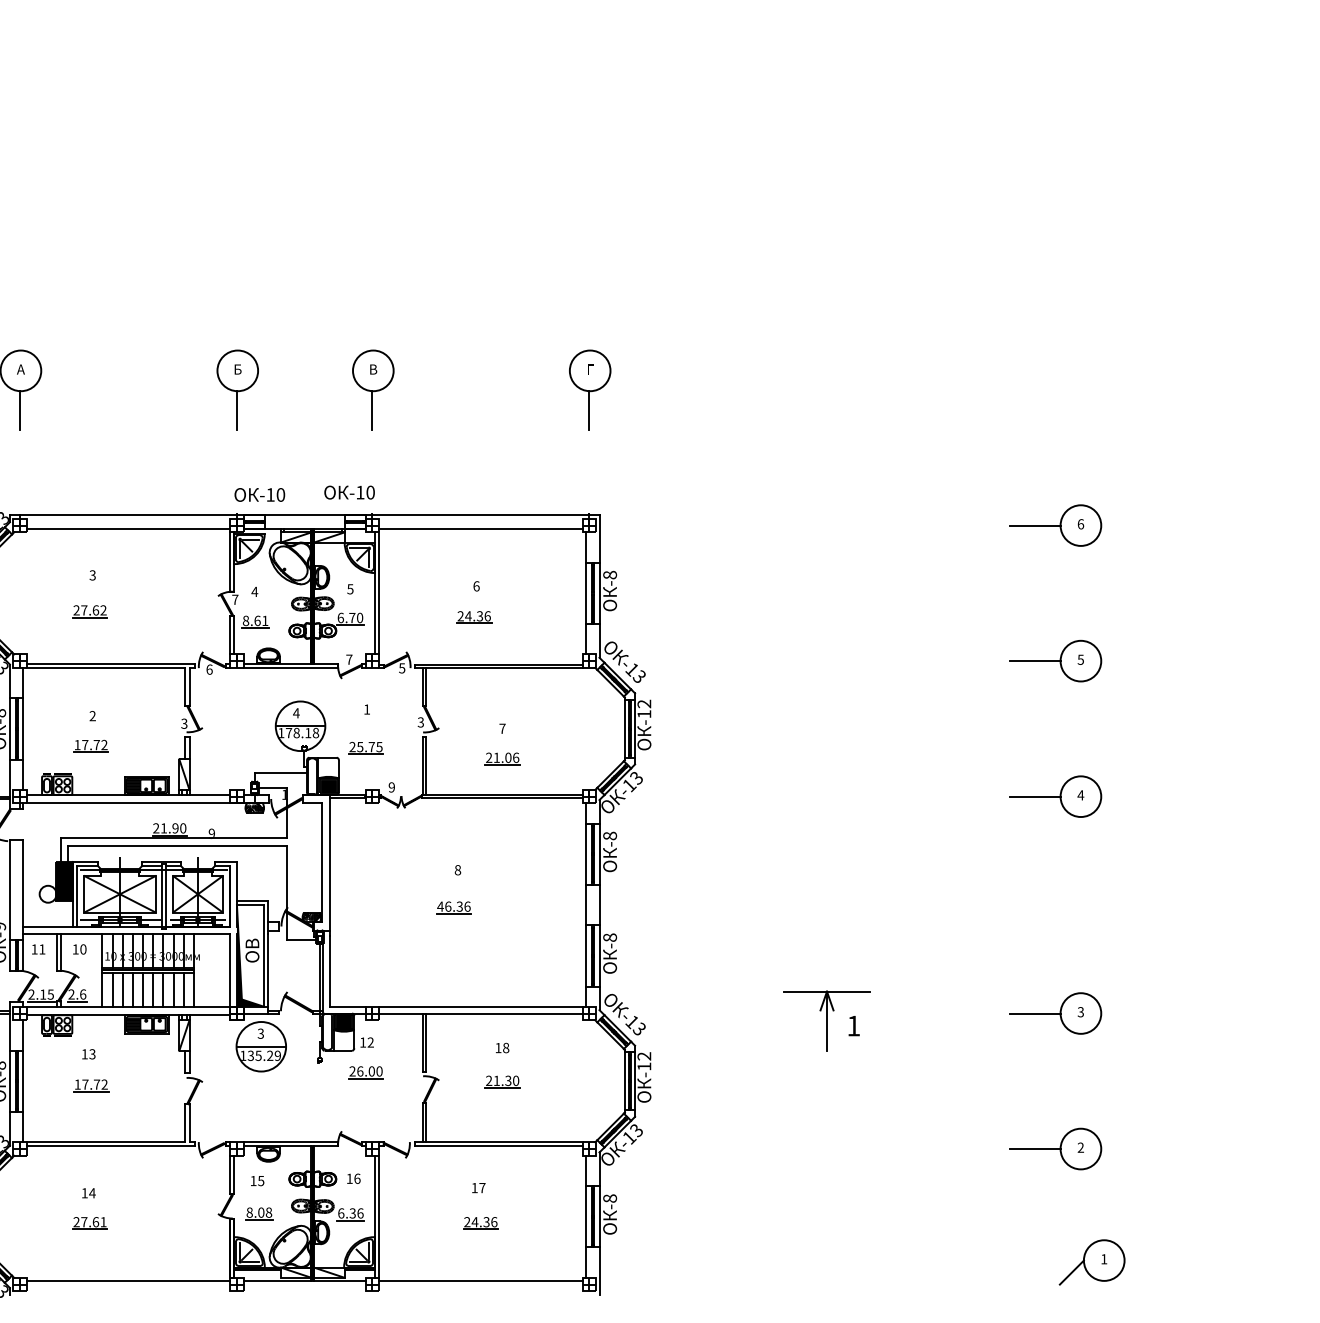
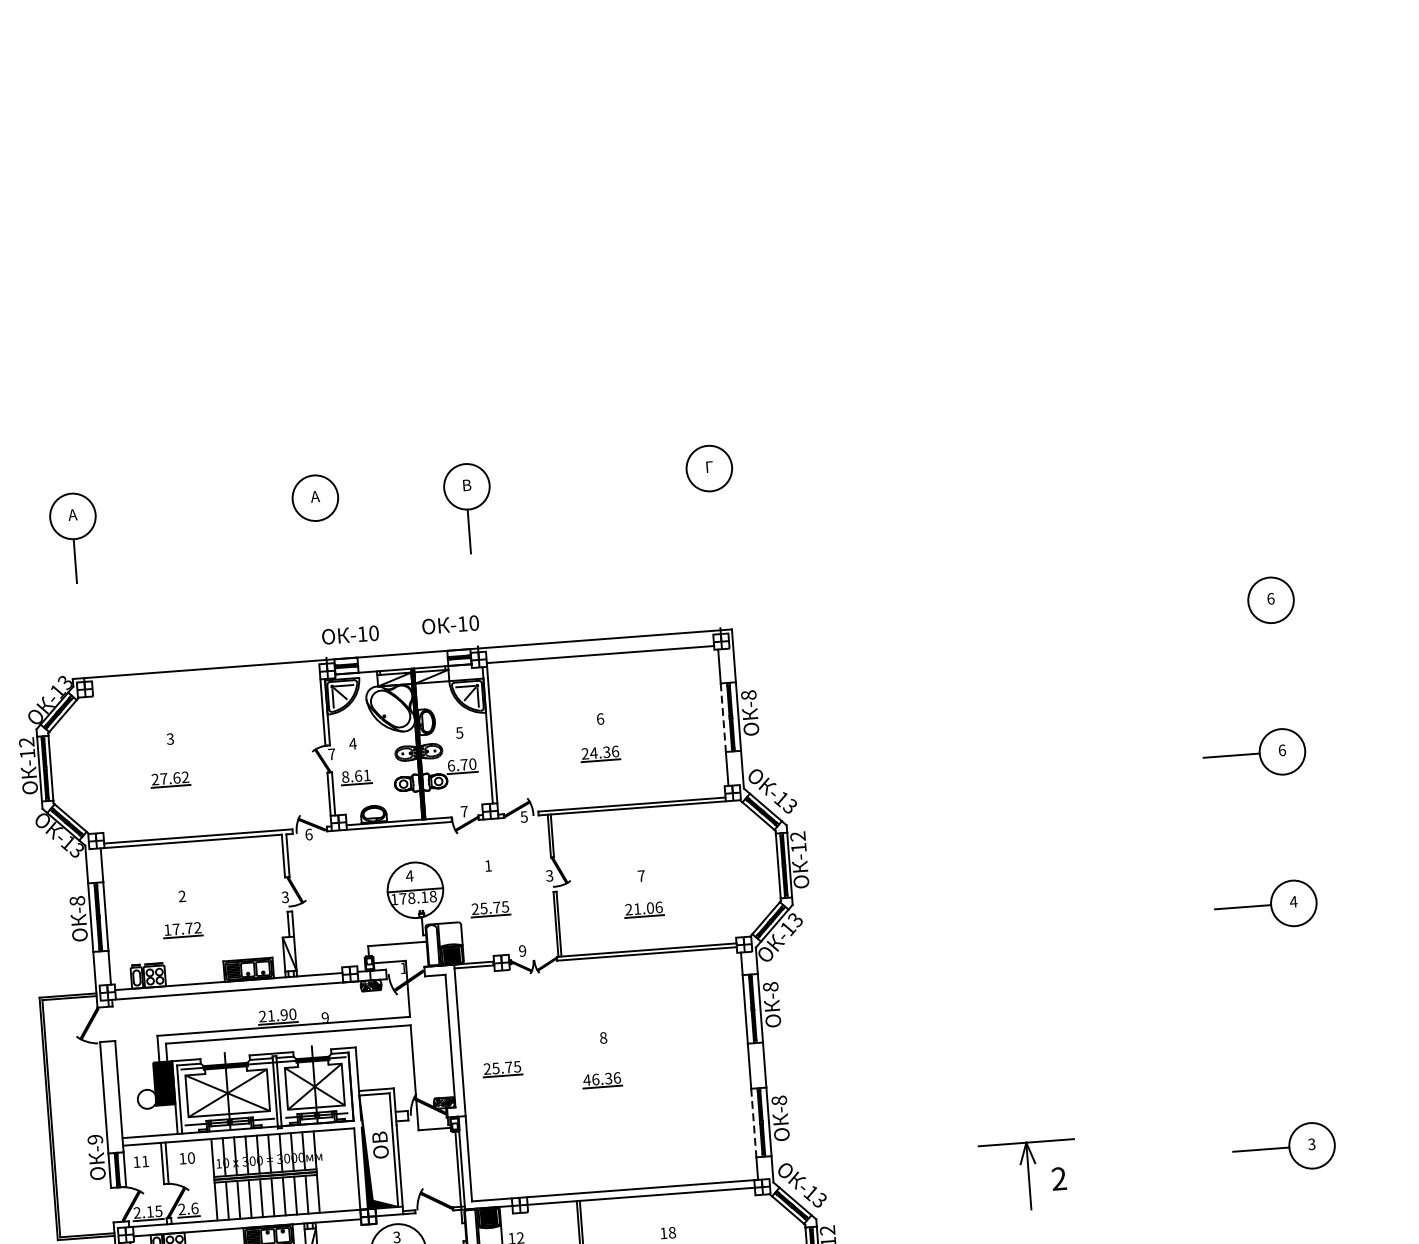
text: (237, 369) -> (314, 496), Б -> А
line: (236, 410) -> (317, 542), removed
line: (589, 410) -> (711, 512), removed
line: (1035, 525) -> (1220, 604), removed
line: (128, 529) -> (206, 684), removed
line: (585, 593) -> (722, 717), solid -> dashed
text: (1080, 659) -> (1281, 750), 5 -> 6
part: (365, 890) -> (501, 1068), added
line: (585, 955) -> (753, 1122), solid -> dashed
text: (853, 1025) -> (1058, 1178), 1 -> 2

